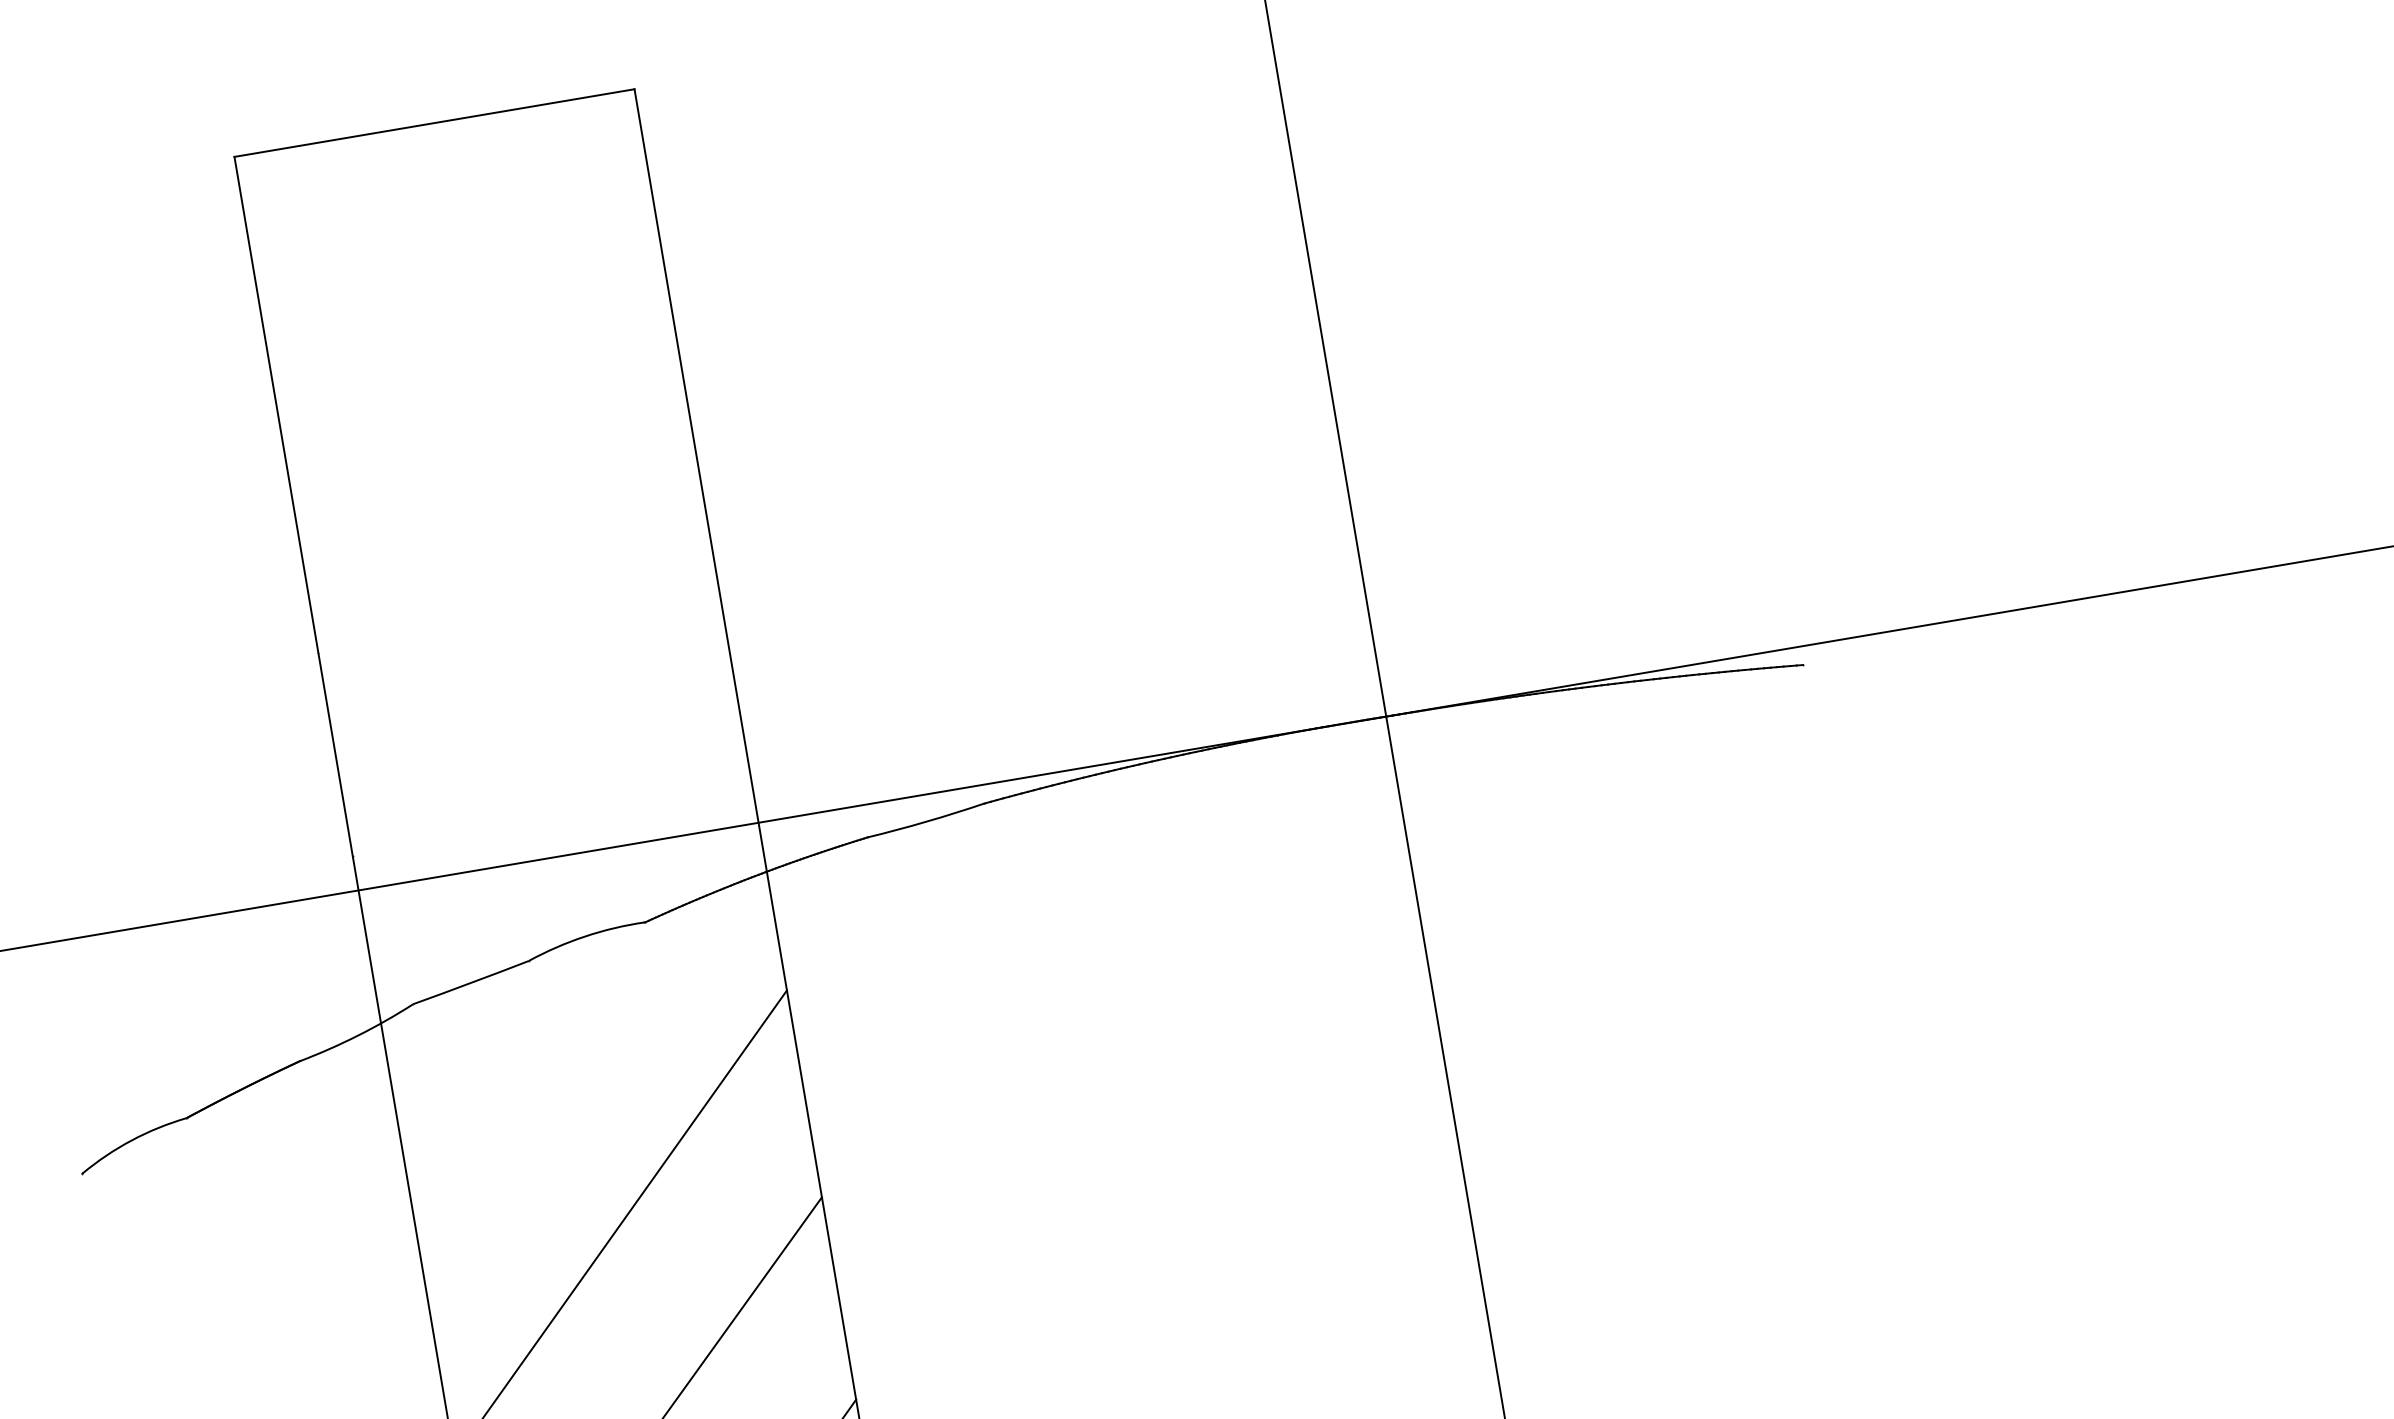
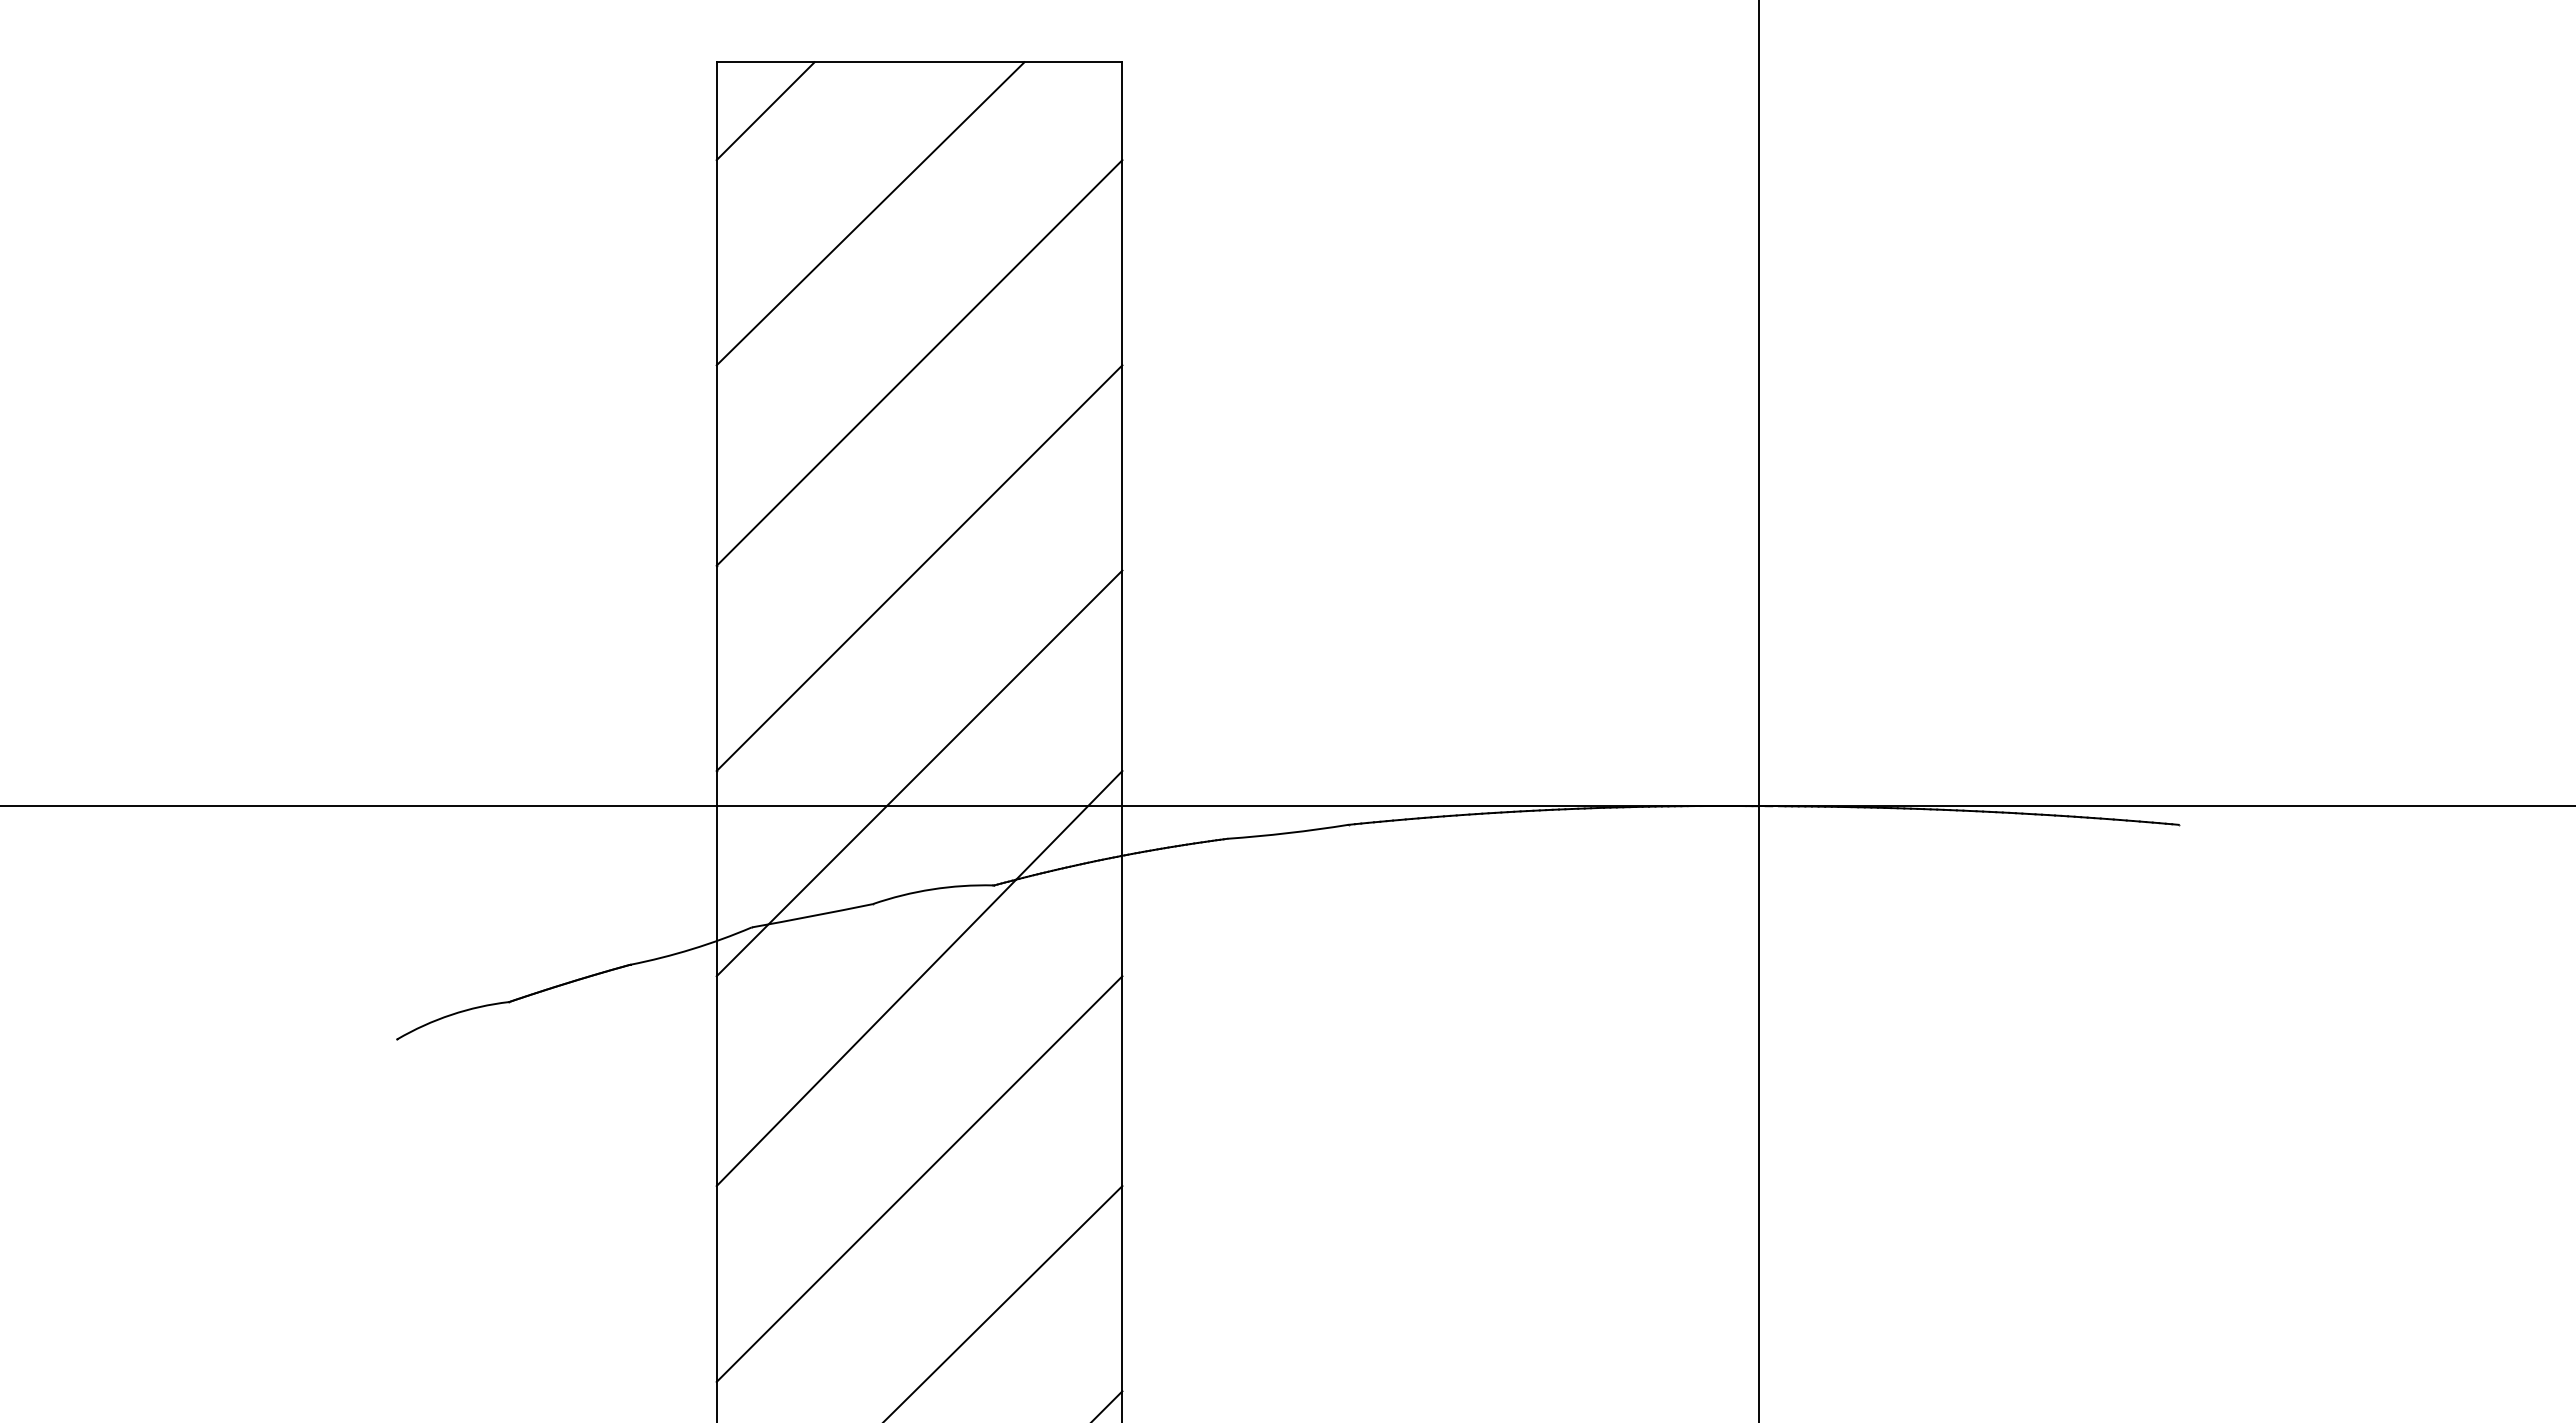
line: (290, 197) -> (765, 111), added
line: (411, 280) -> (870, 213), added
line: (484, 419) -> (919, 362), added
line: (518, 622) -> (919, 568), added
line: (553, 824) -> (919, 773), added
line: (587, 1026) -> (919, 978), added

